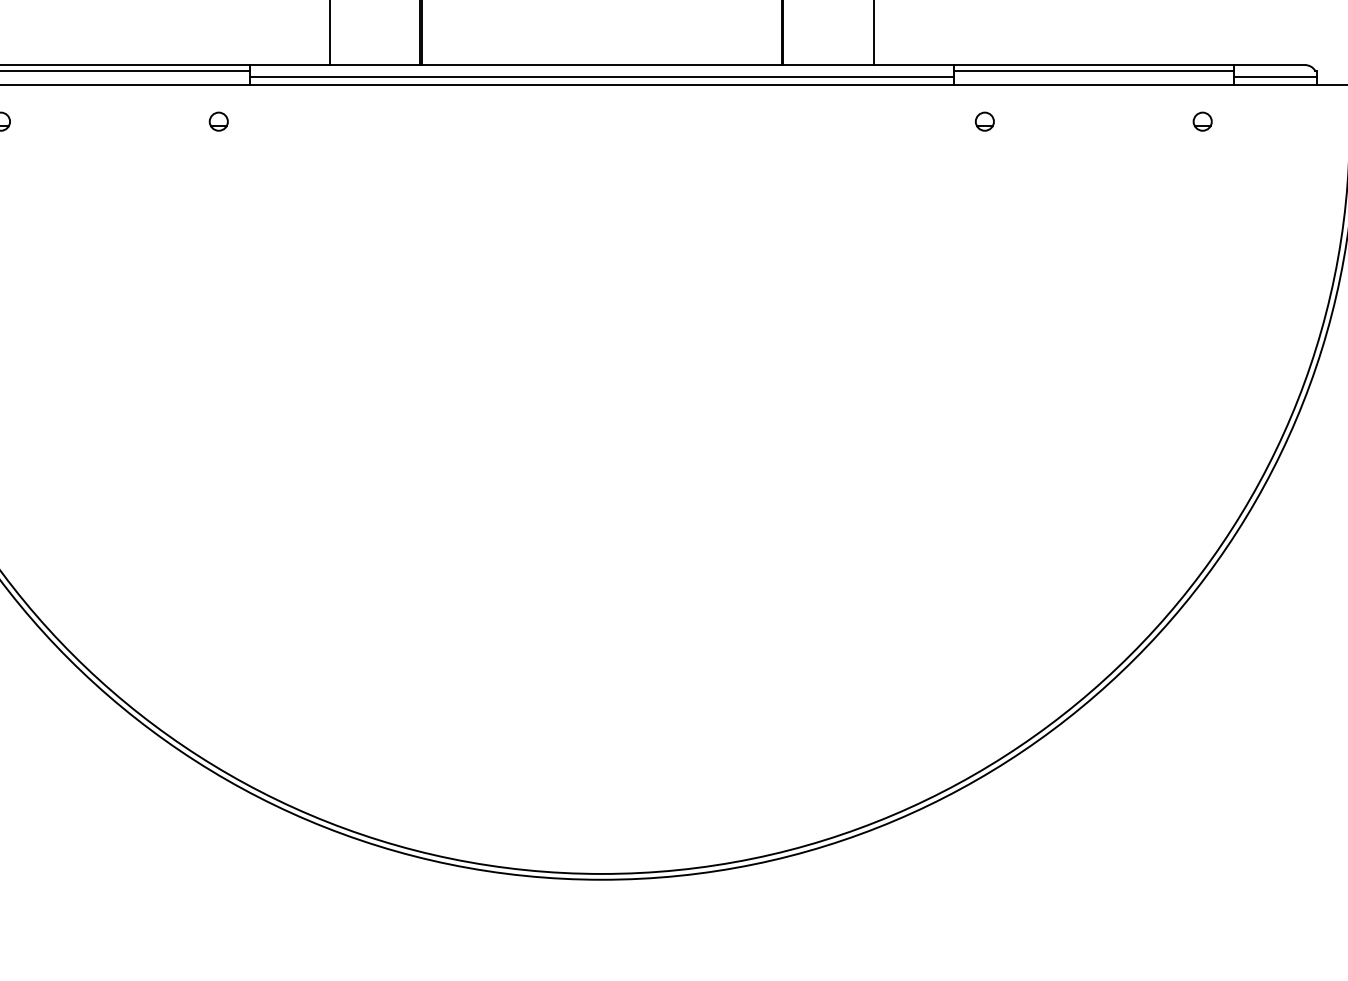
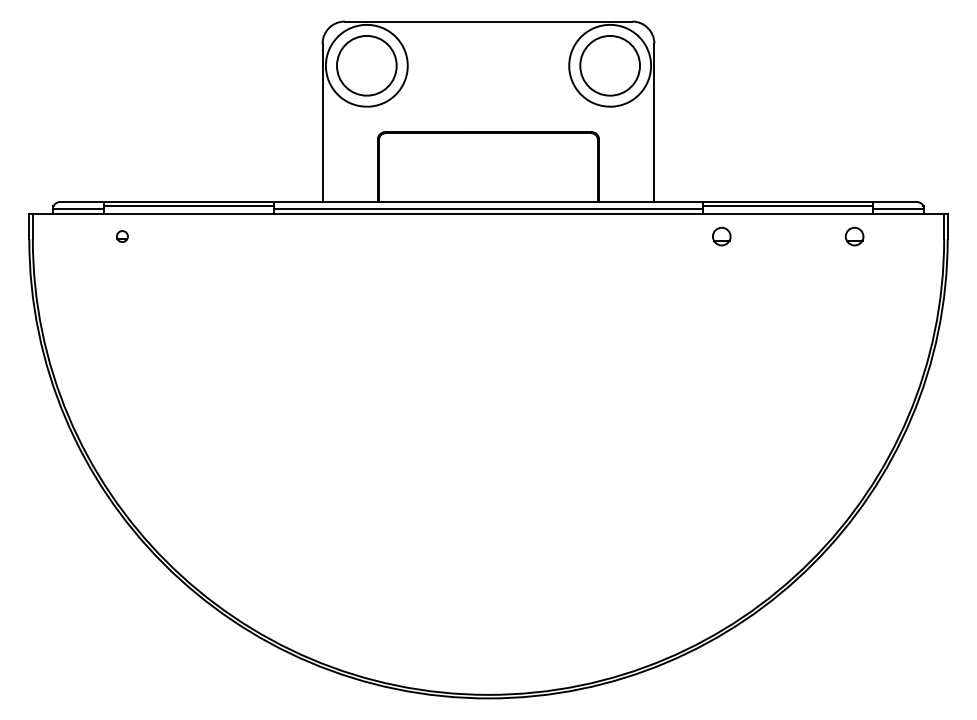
part: (217, 121) -> (254, 236), removed
part: (984, 121) -> (721, 236), size x1.6
part: (1202, 121) -> (854, 236), size x1.6

